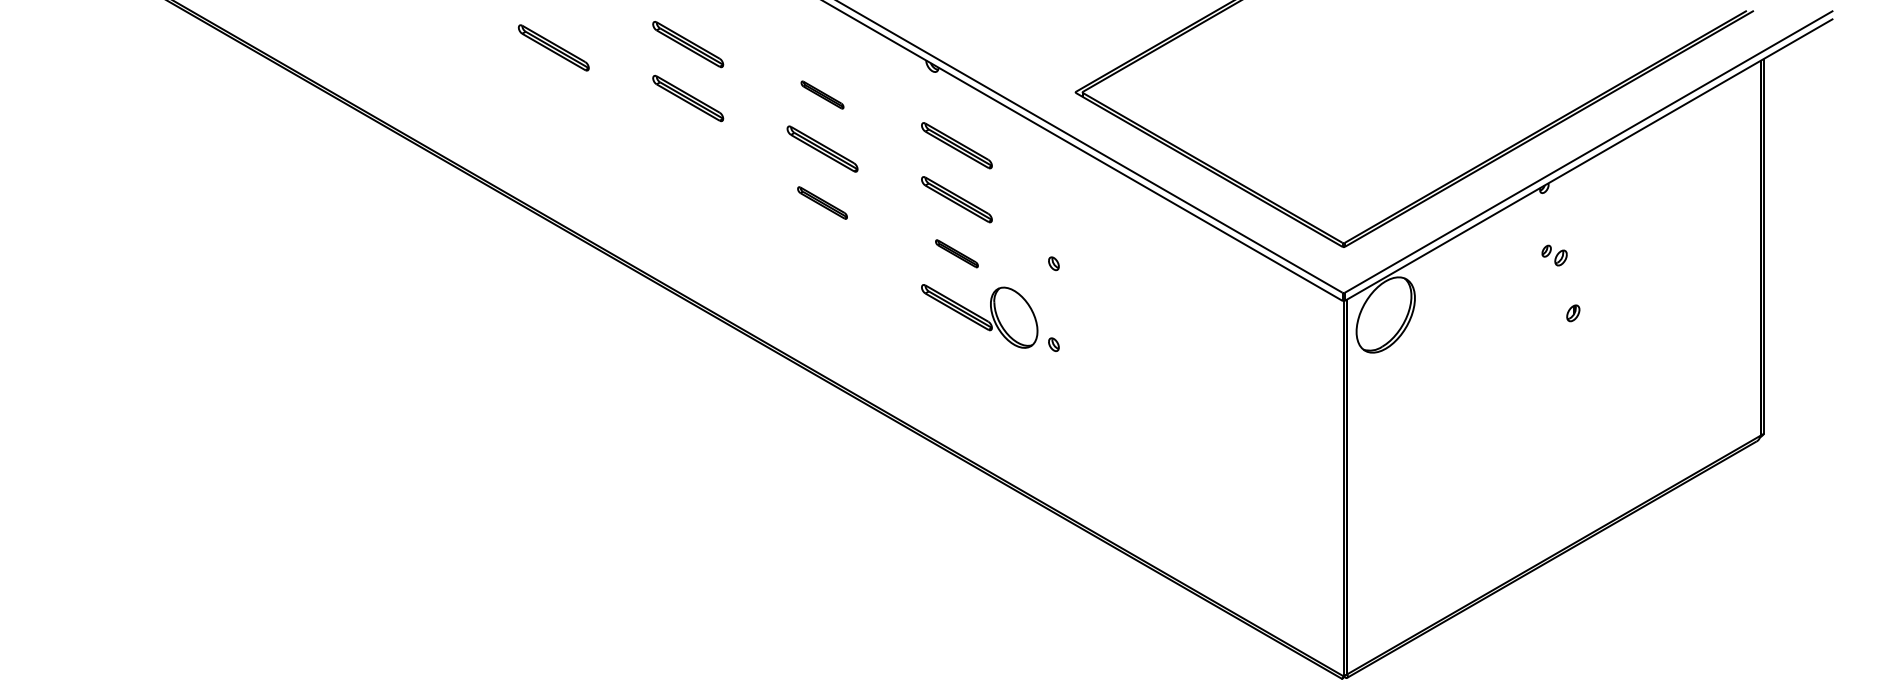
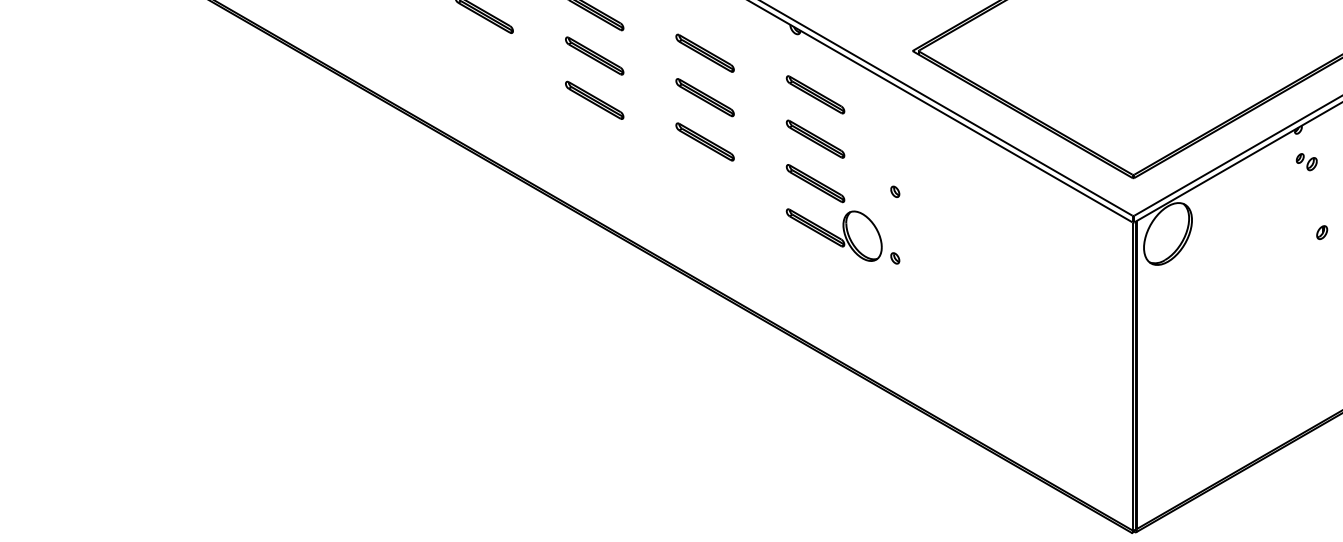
part: (822, 94) -> (705, 52), size x1.67
part: (688, 152) -> (594, 100), added
part: (822, 202) -> (705, 141), size x1.43
part: (956, 253) -> (815, 183), size x1.67
part: (1554, 255) -> (1306, 162), moved

